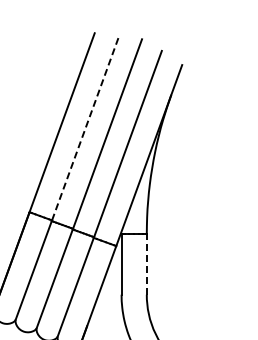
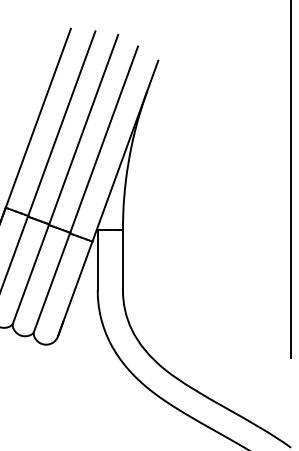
line: (85, 127) -> (61, 123), dashed -> solid
line: (146, 263) -> (122, 259), dashed -> solid

